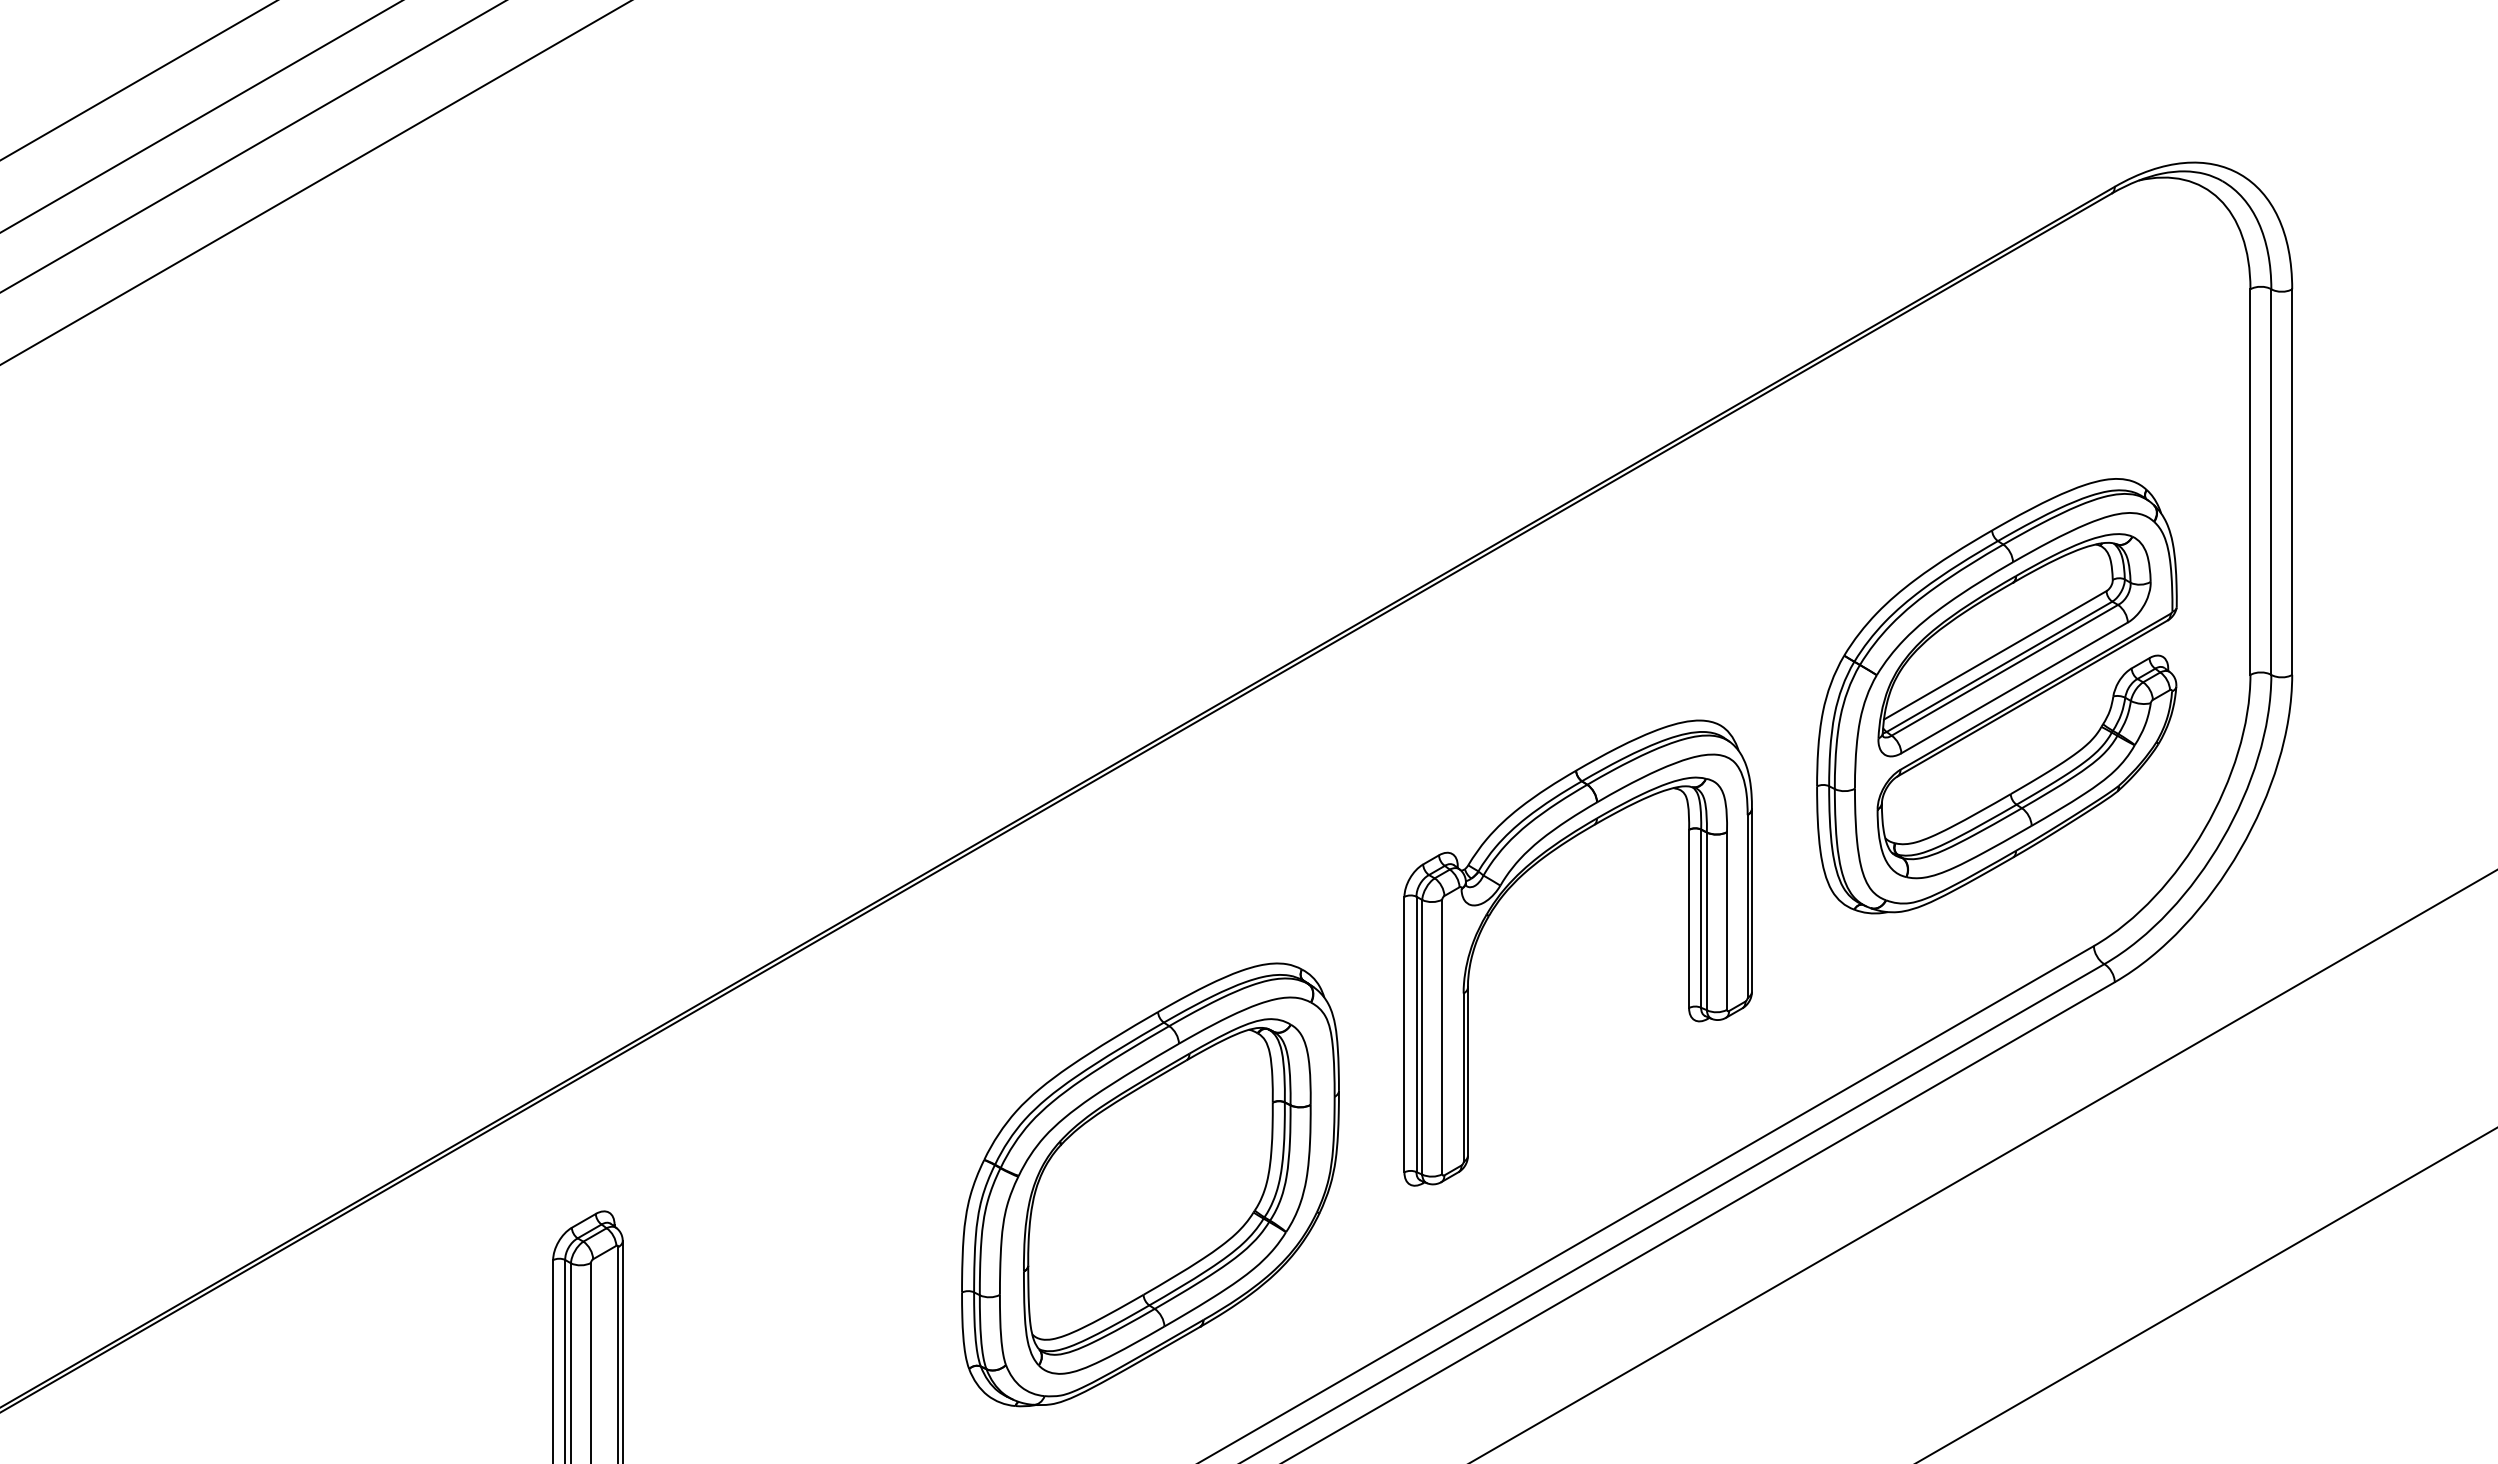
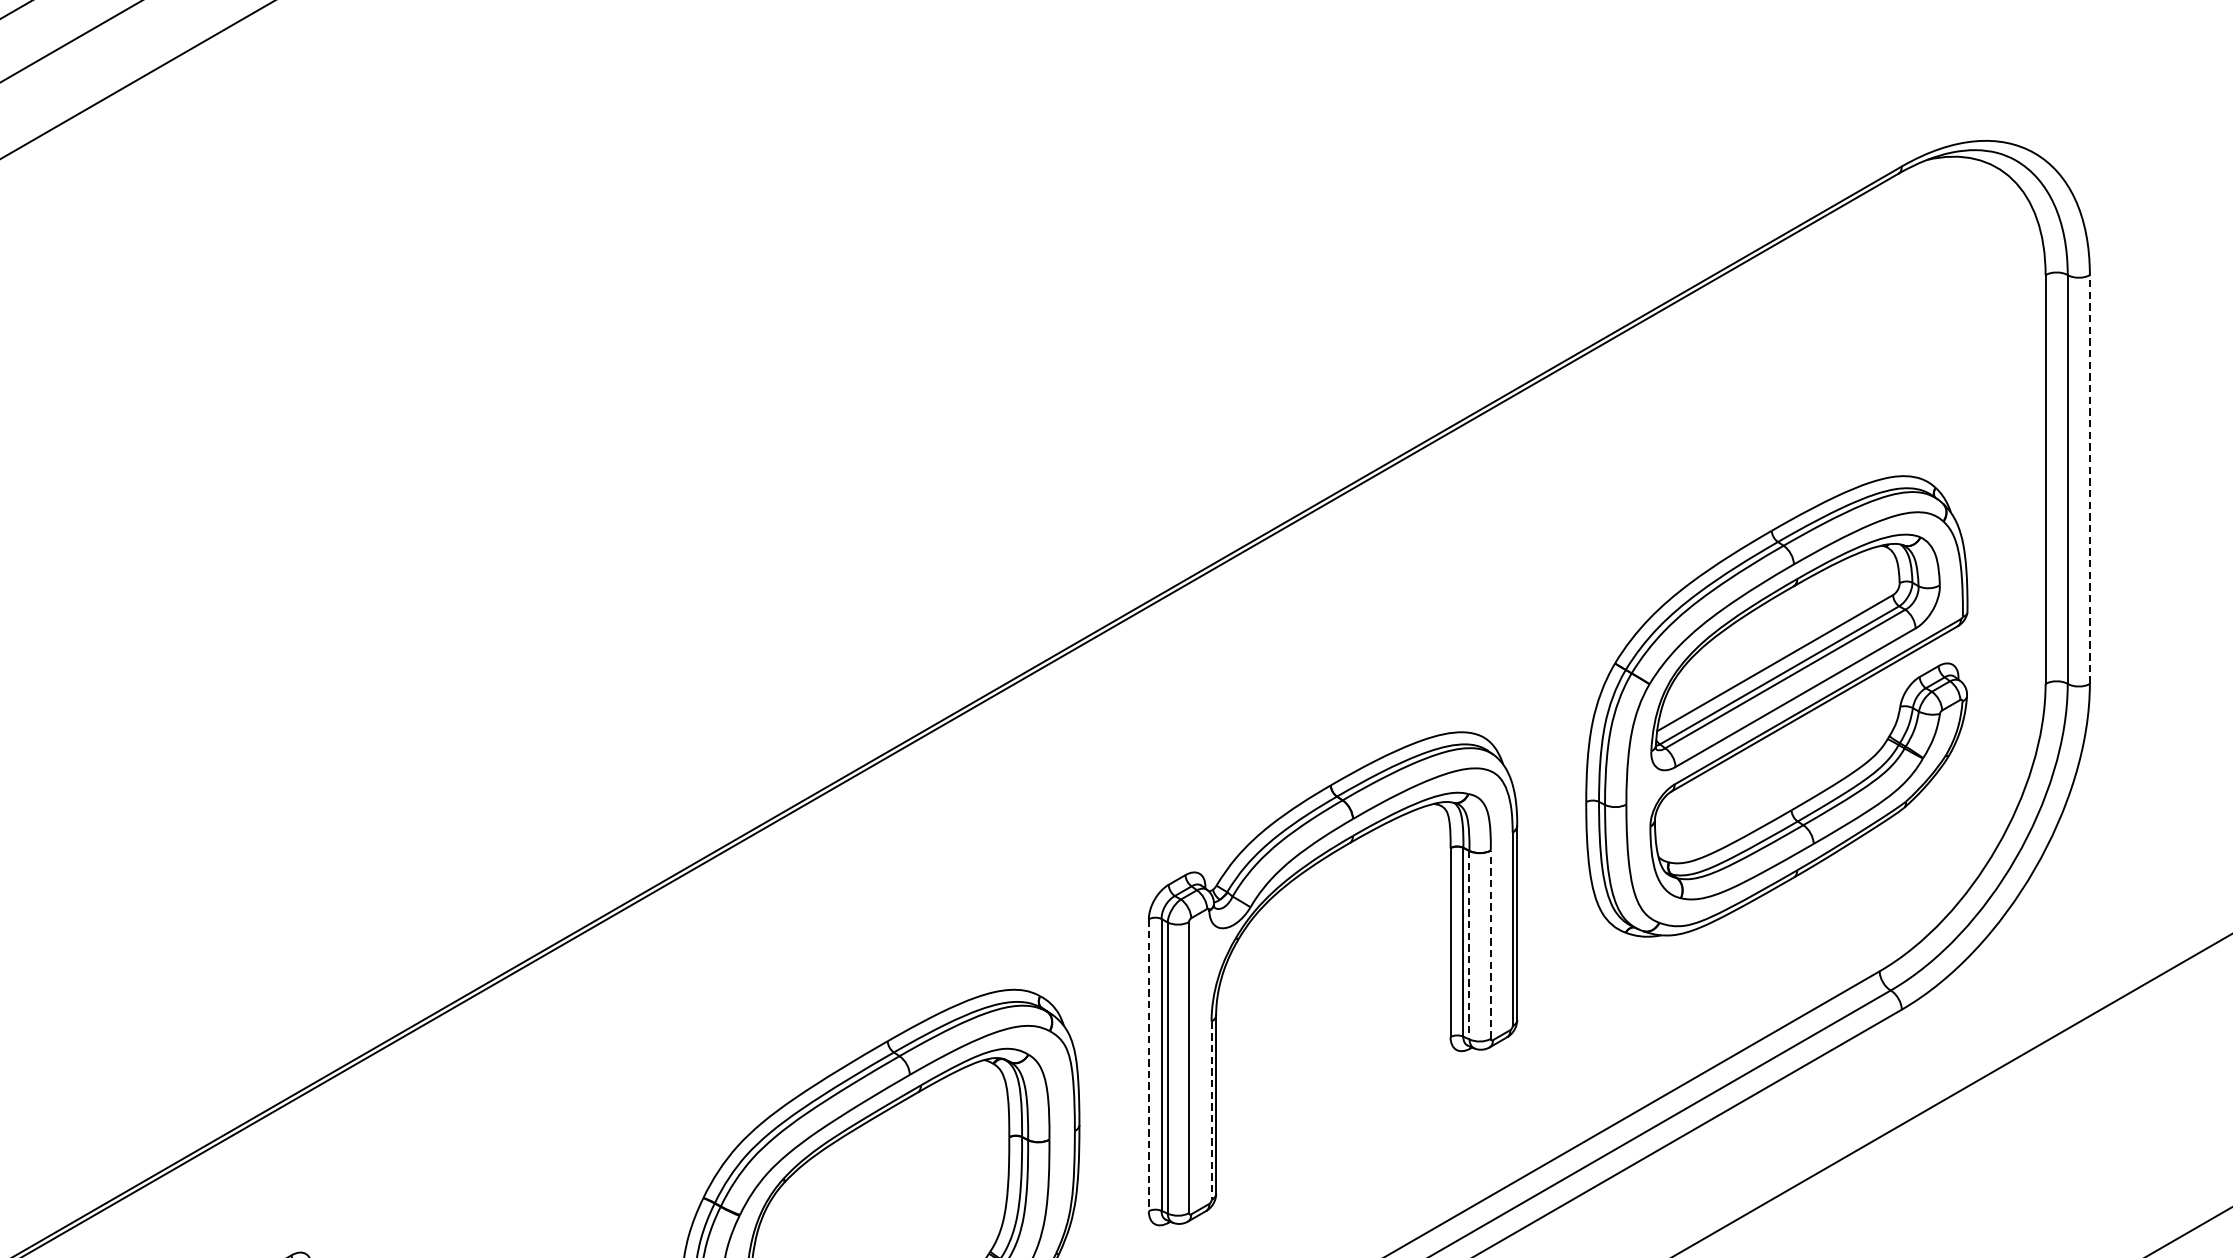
line: (2292, 482) -> (2090, 479), solid -> dashed
line: (1727, 920) -> (1491, 944), solid -> dashed
line: (1706, 921) -> (1469, 945), solid -> dashed
line: (1404, 1034) -> (1148, 1065), solid -> dashed
line: (1463, 1078) -> (1211, 1111), solid -> dashed

